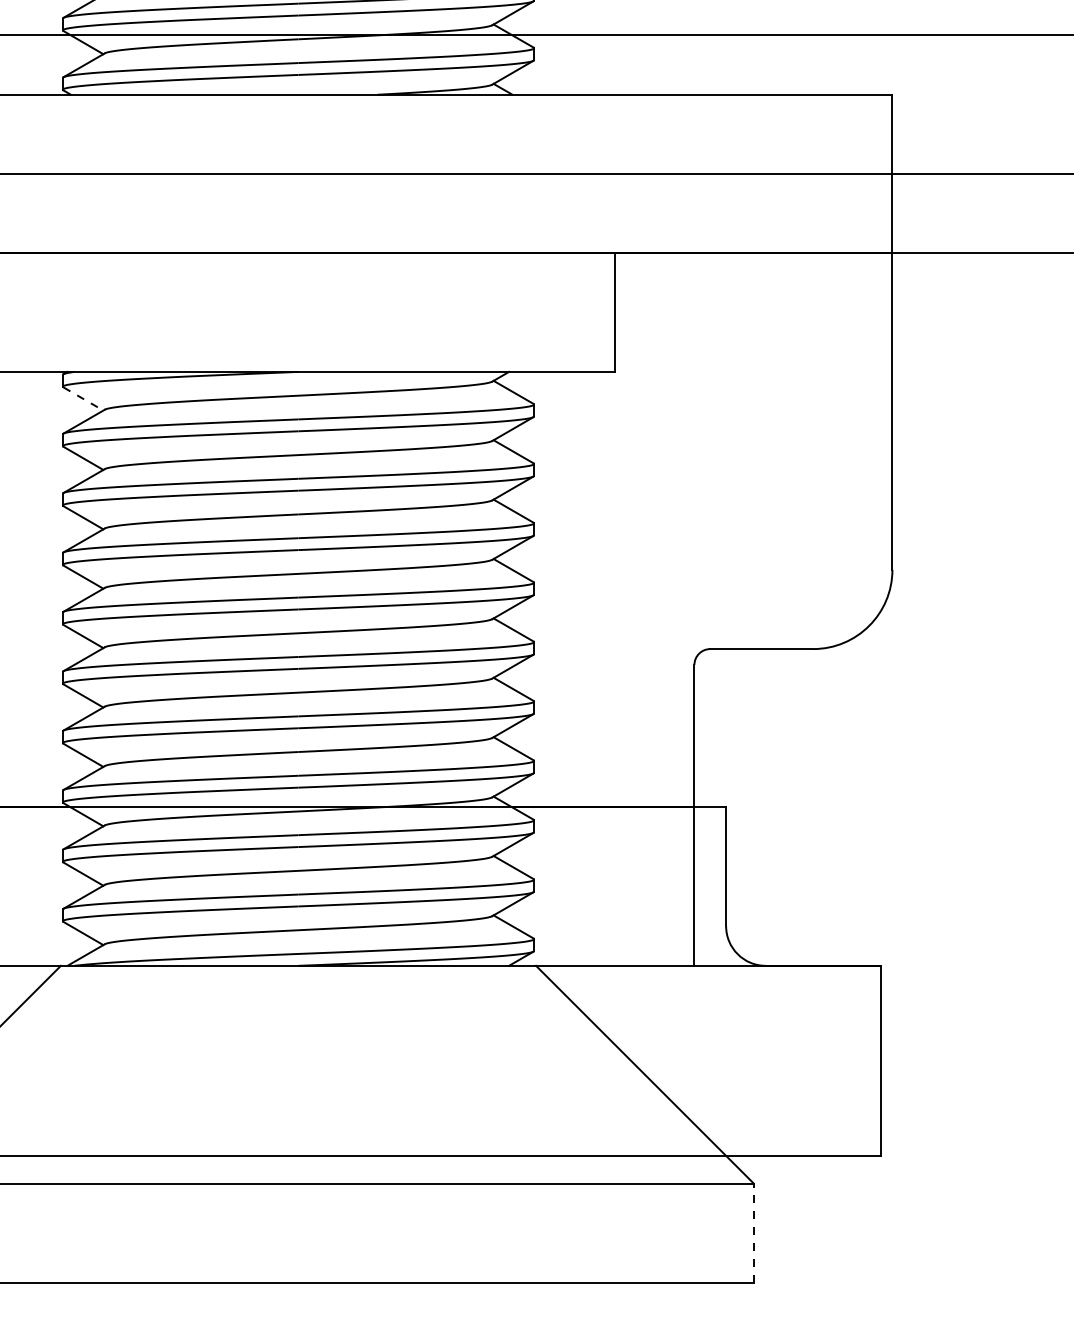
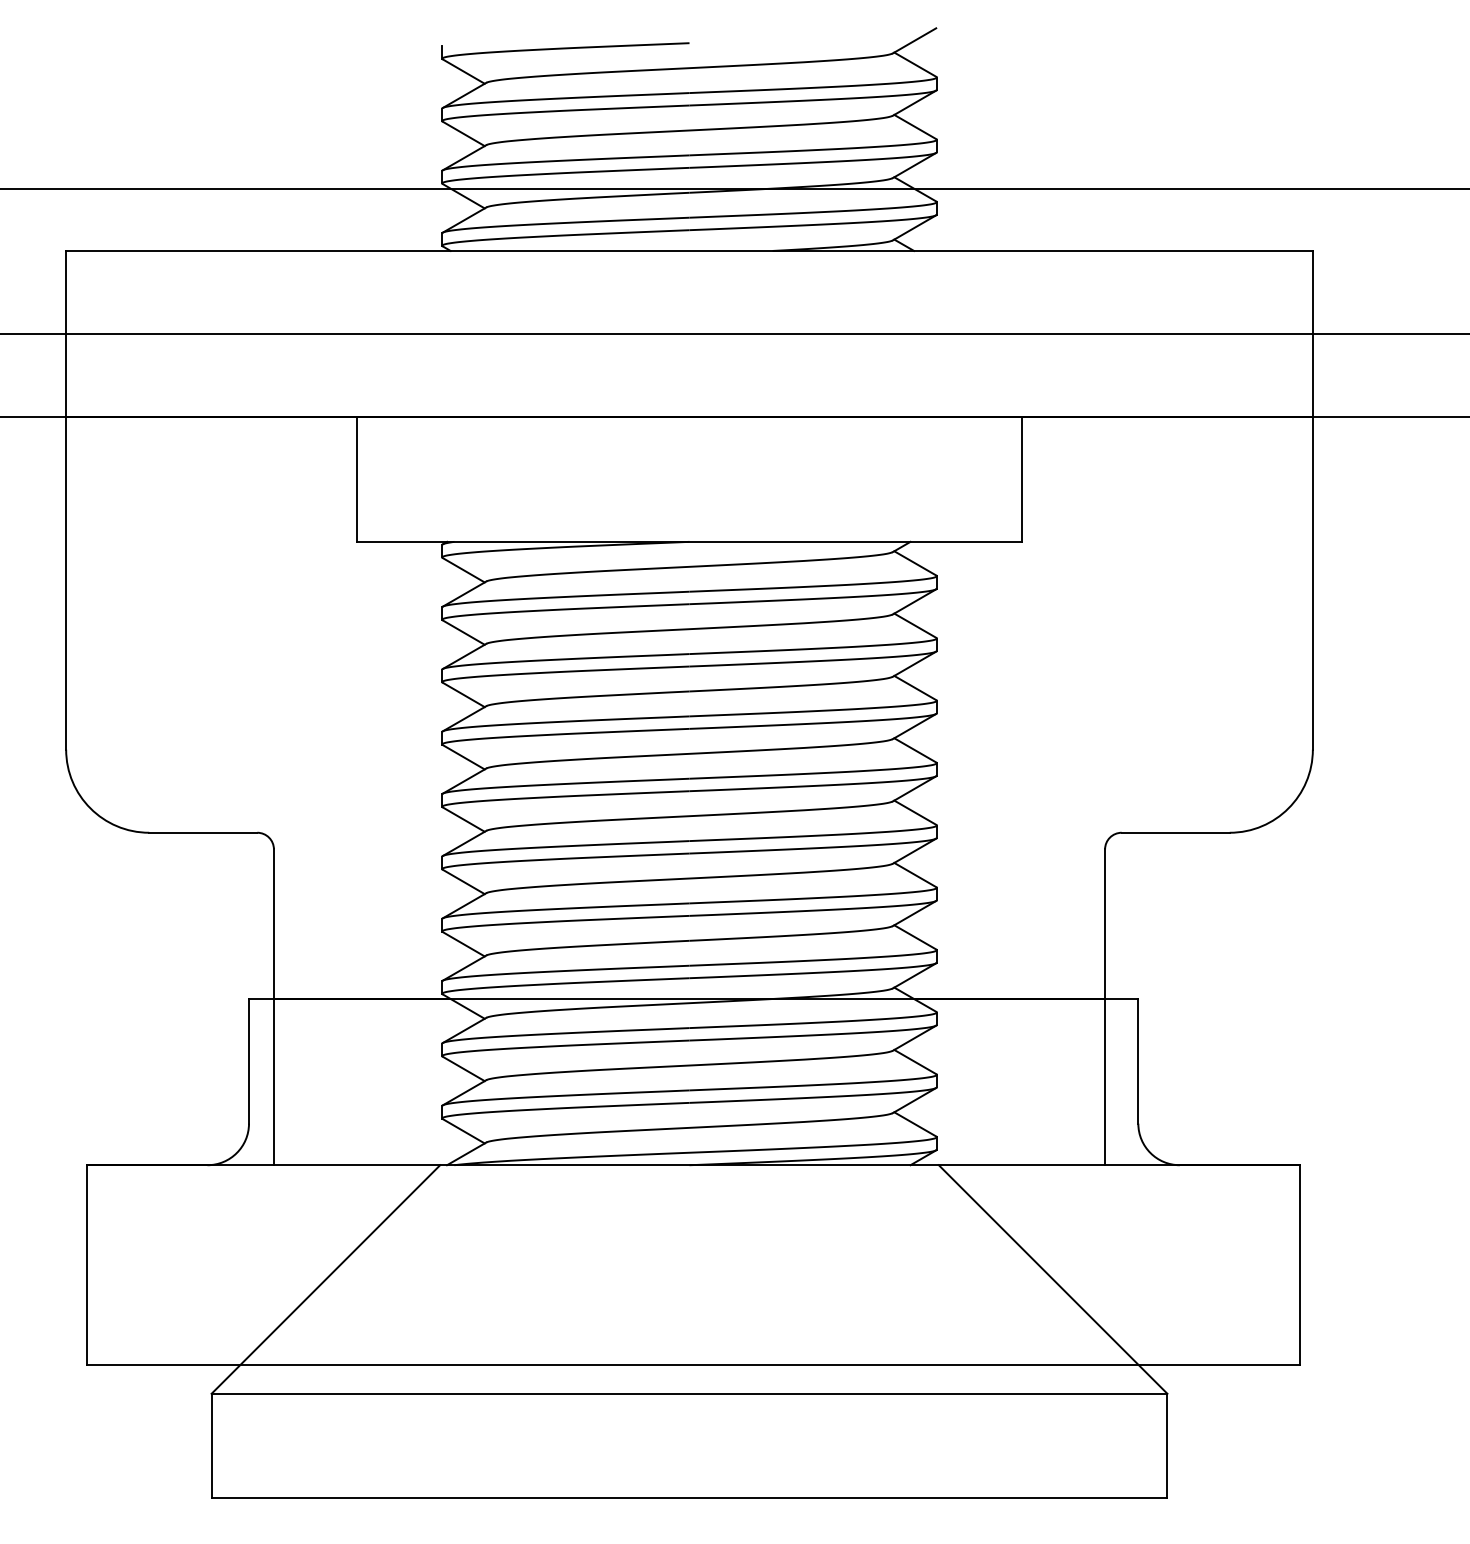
line: (84, 399) -> (464, 570), dashed -> solid
line: (753, 1232) -> (1167, 1445), dashed -> solid

